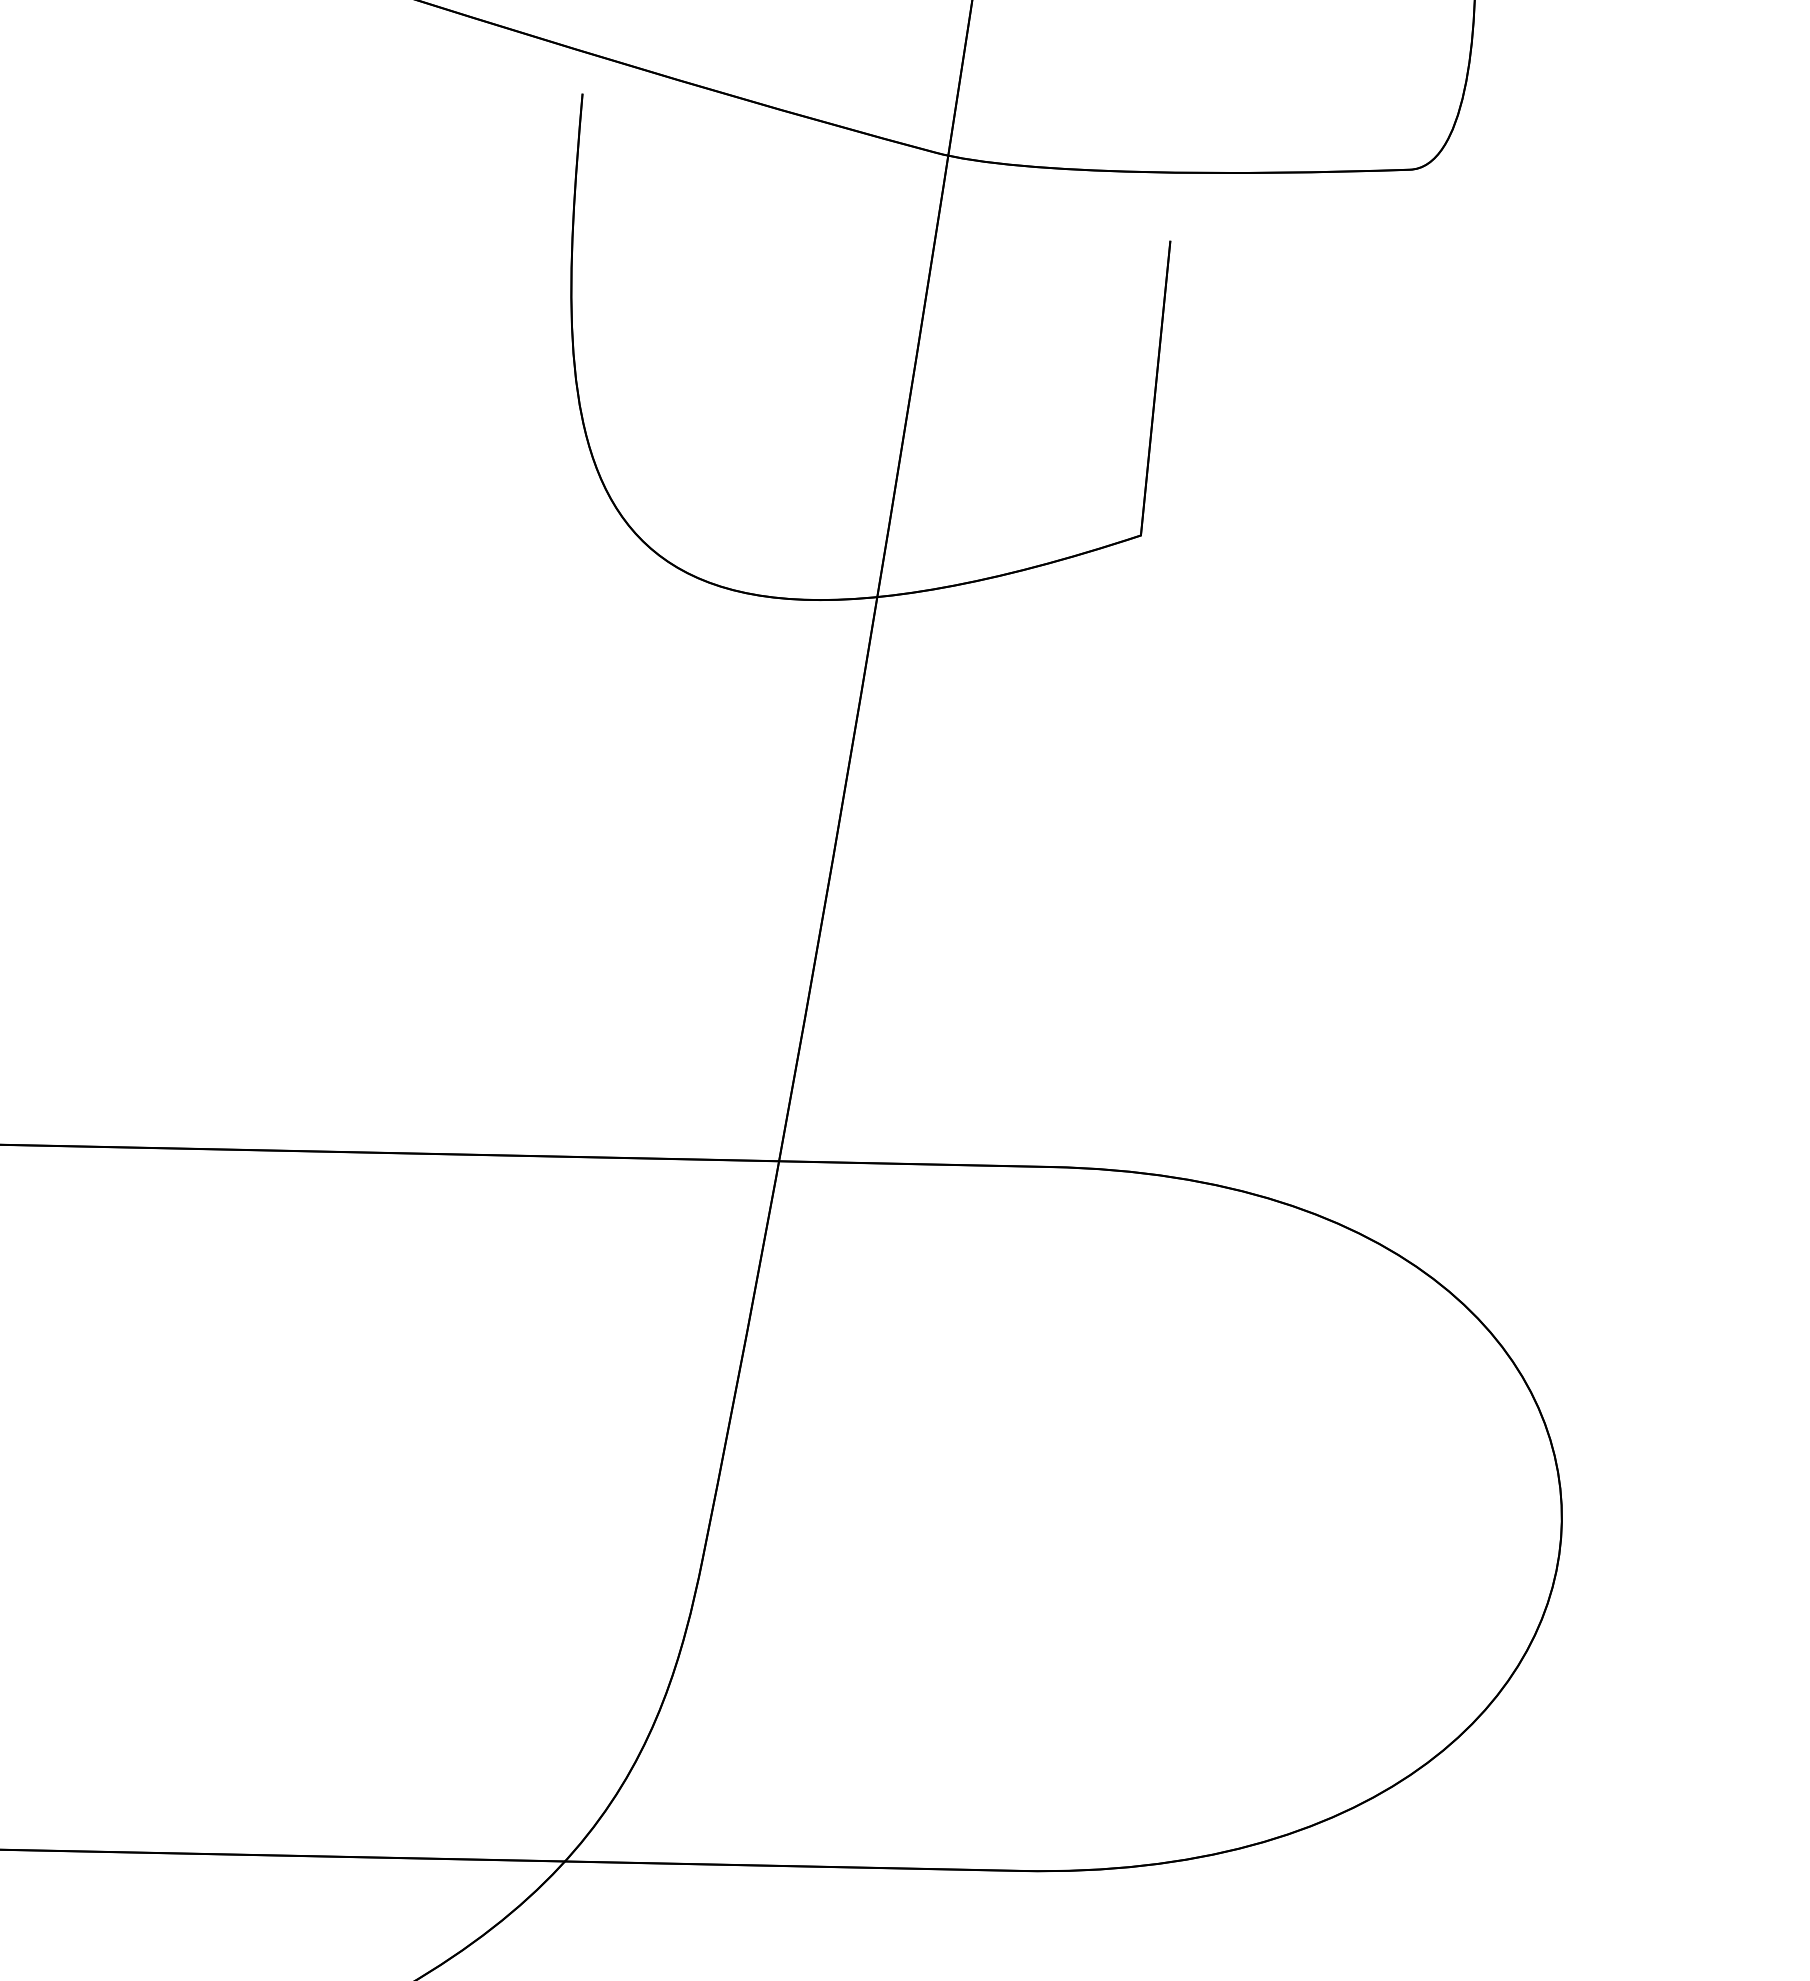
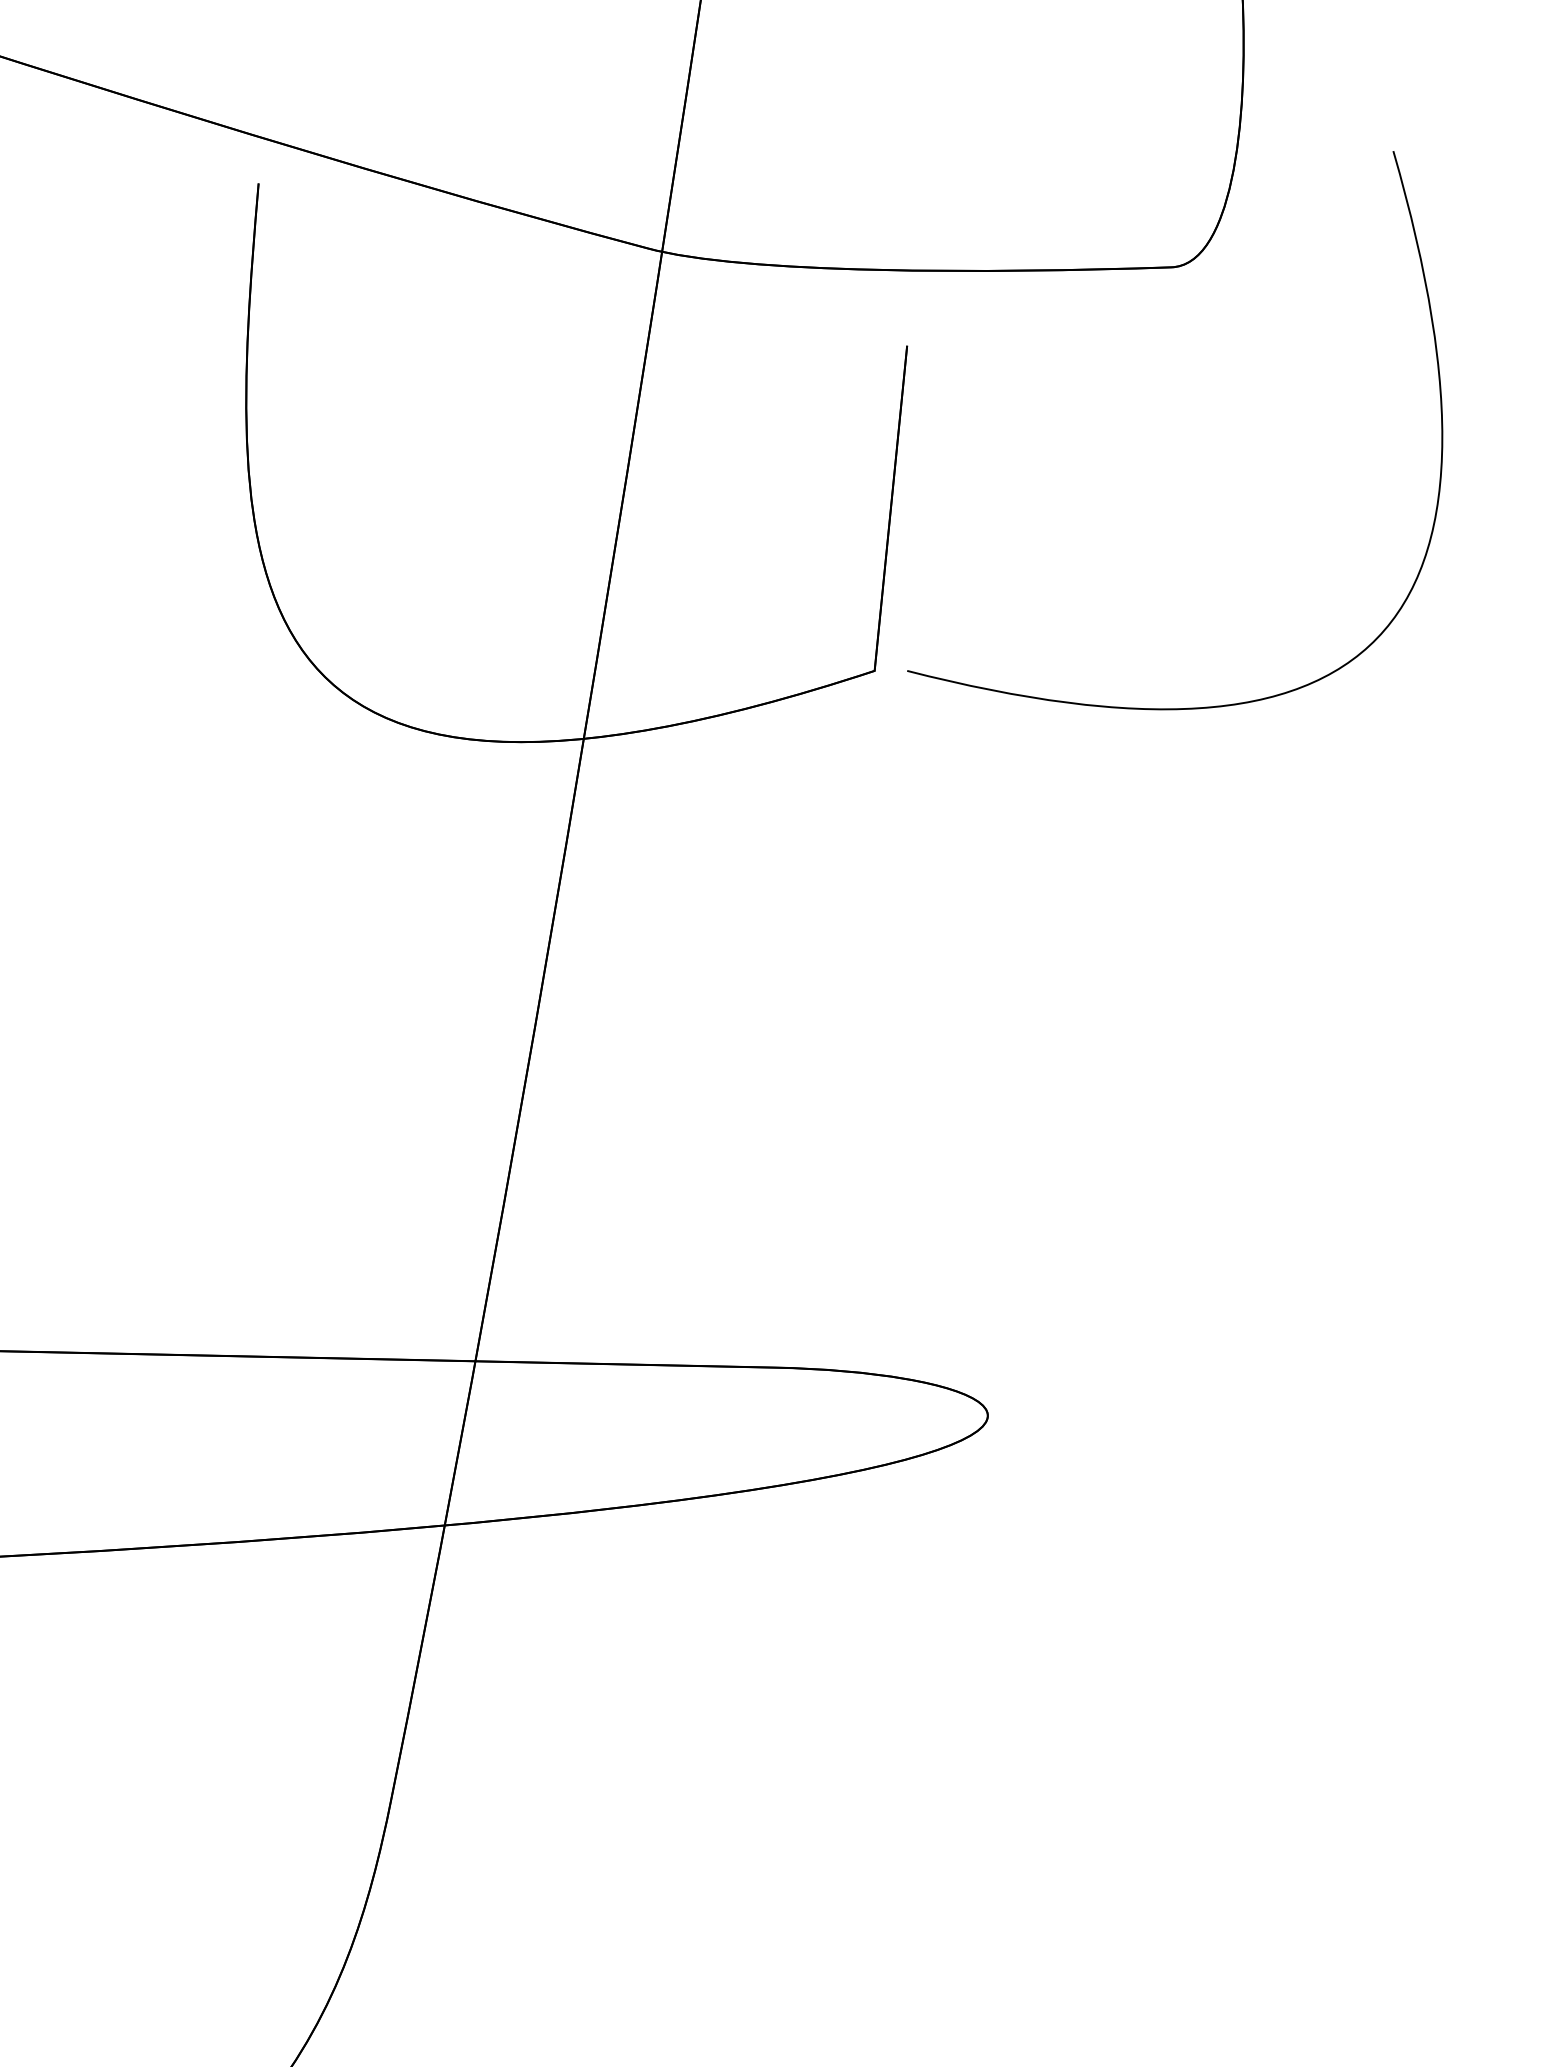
curve: (1653, 297) -> (1440, 408), added

